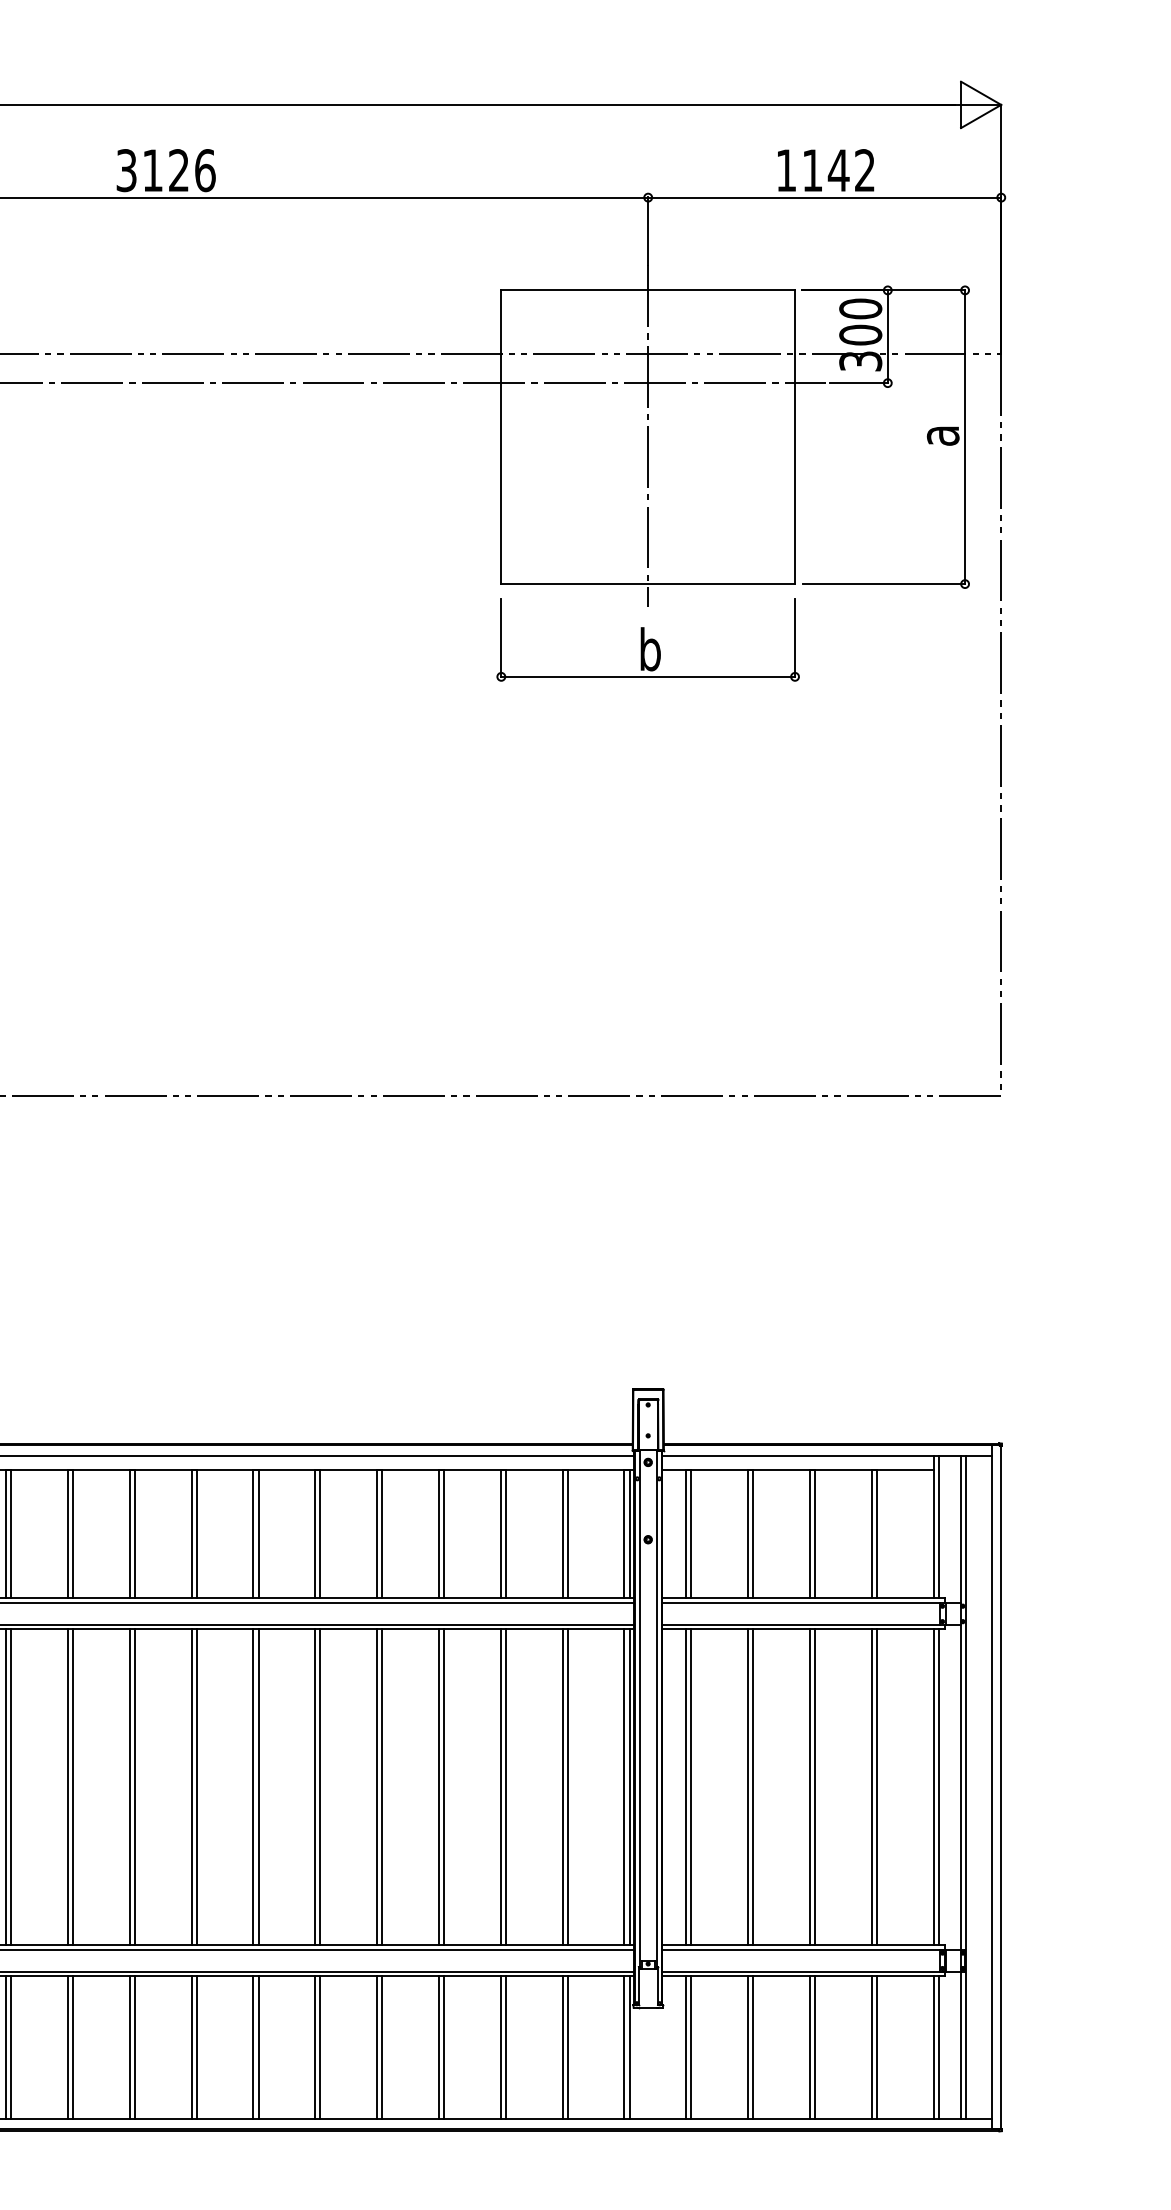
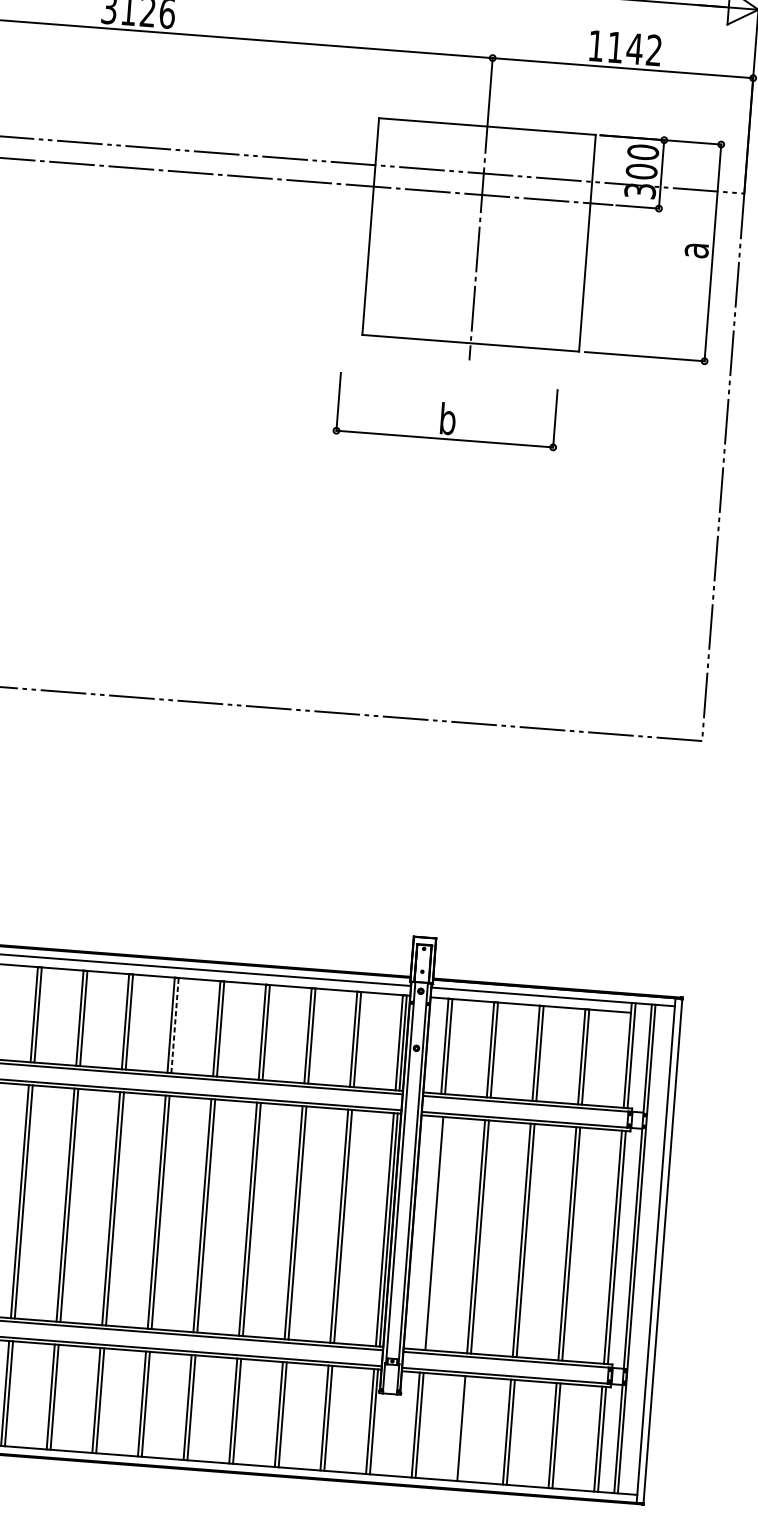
part: (647, 639) -> (446, 411), moved
line: (320, 1533) -> (175, 1025), solid -> dashed
line: (686, 1787) -> (430, 1233), removed
line: (753, 2047) -> (465, 1428), removed

